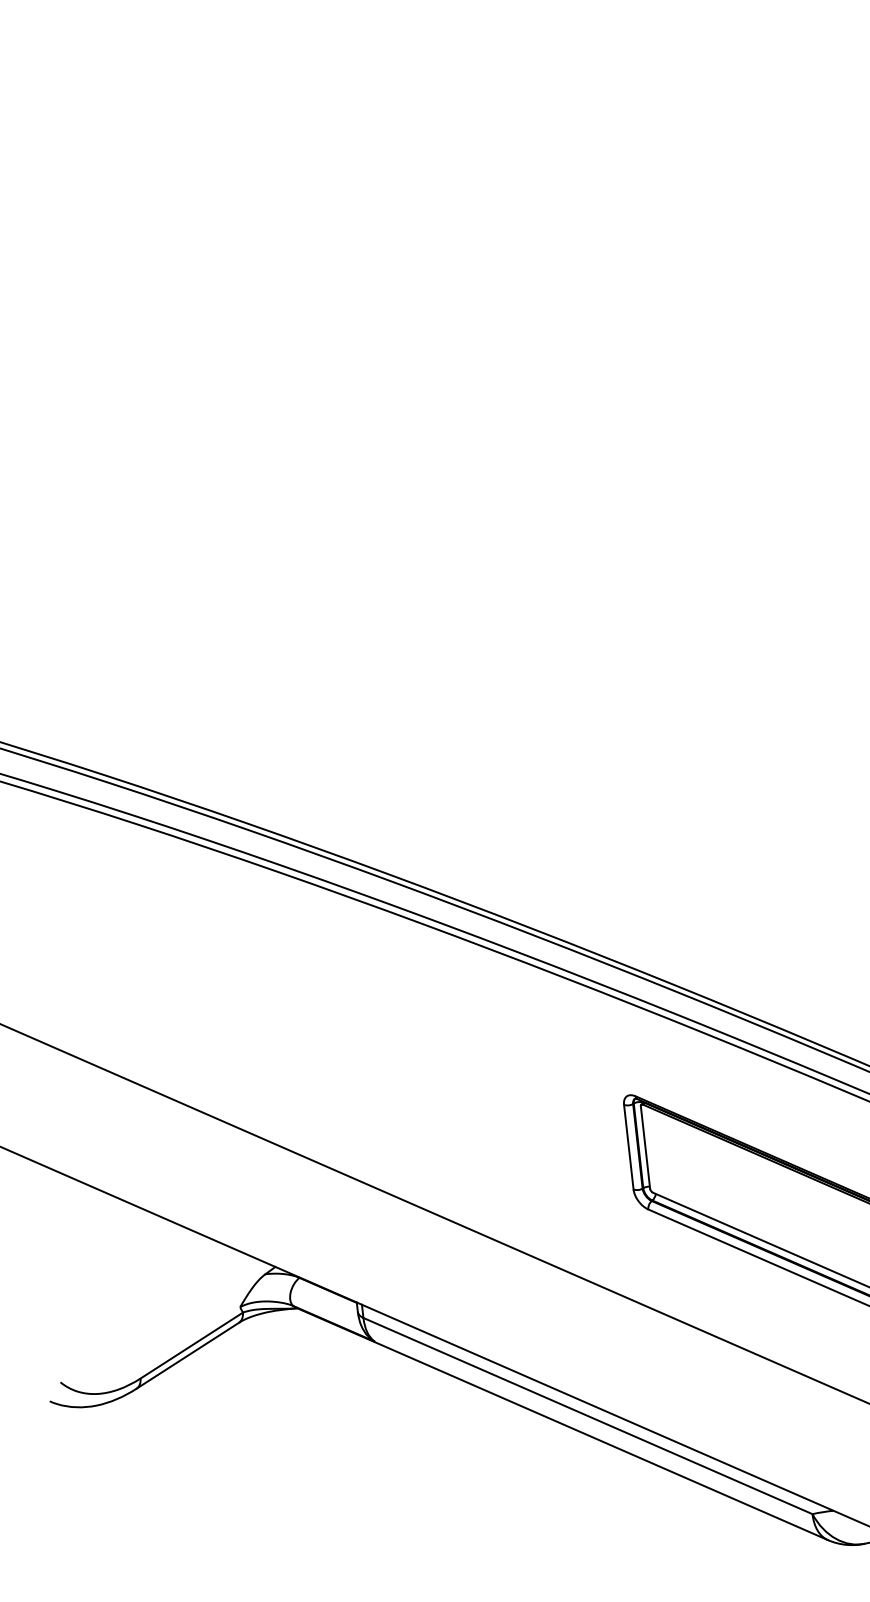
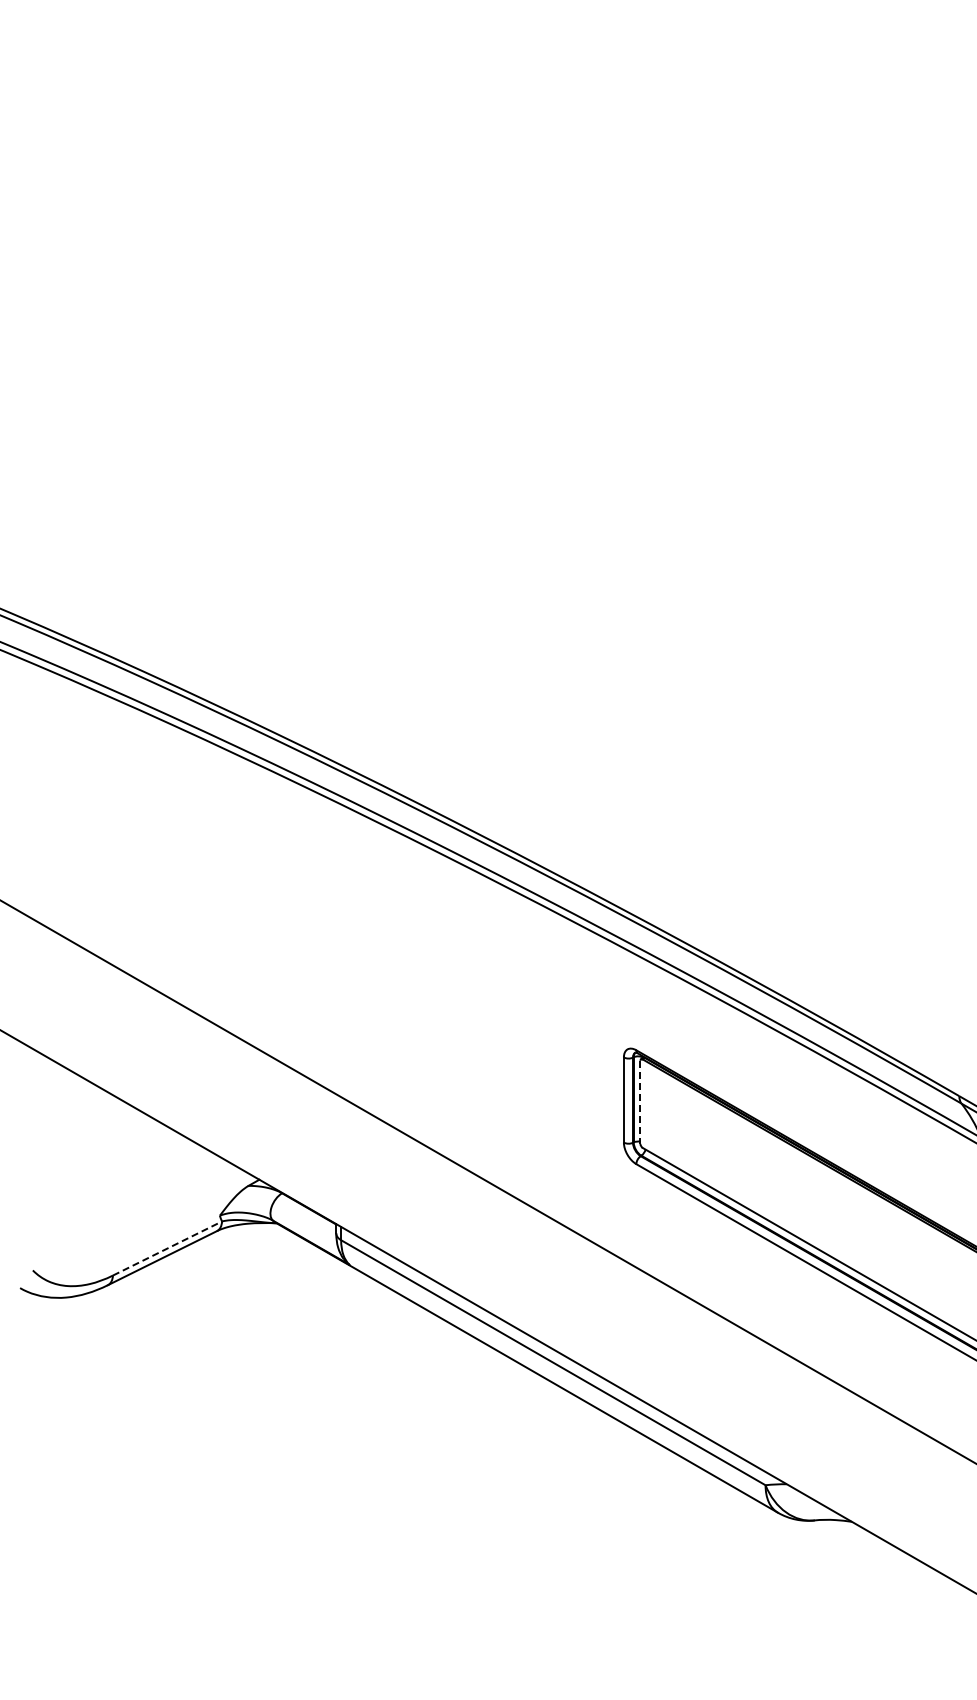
line: (645, 1147) -> (640, 1102), solid -> dashed
line: (191, 1345) -> (167, 1248), solid -> dashed

